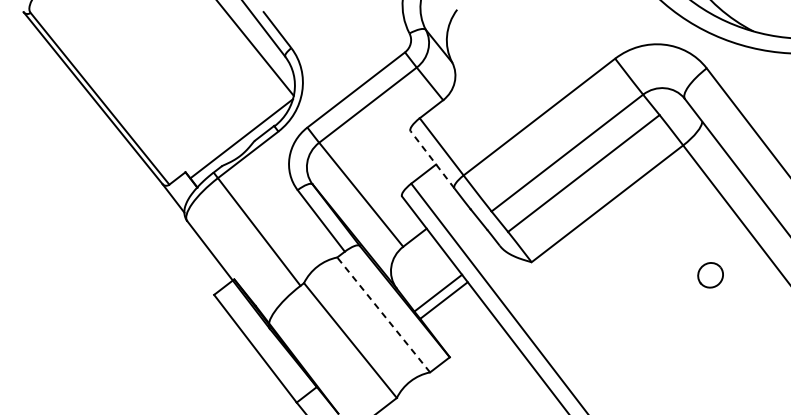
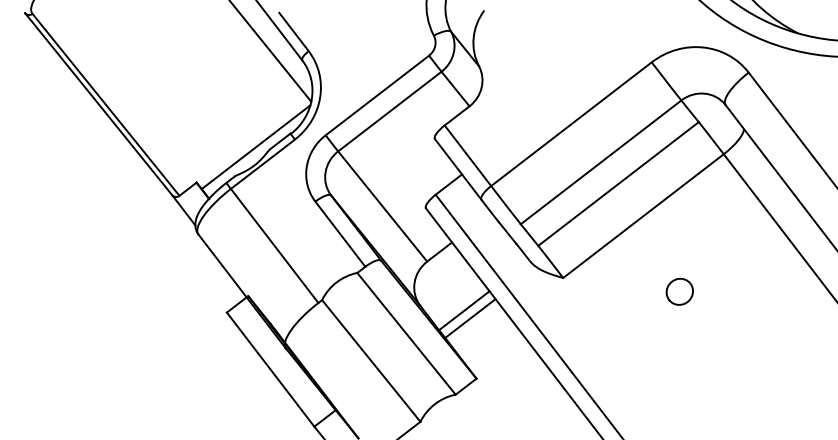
line: (431, 159) -> (457, 169), dashed -> solid
part: (710, 274) -> (679, 291), moved
line: (383, 314) -> (406, 333), dashed -> solid

